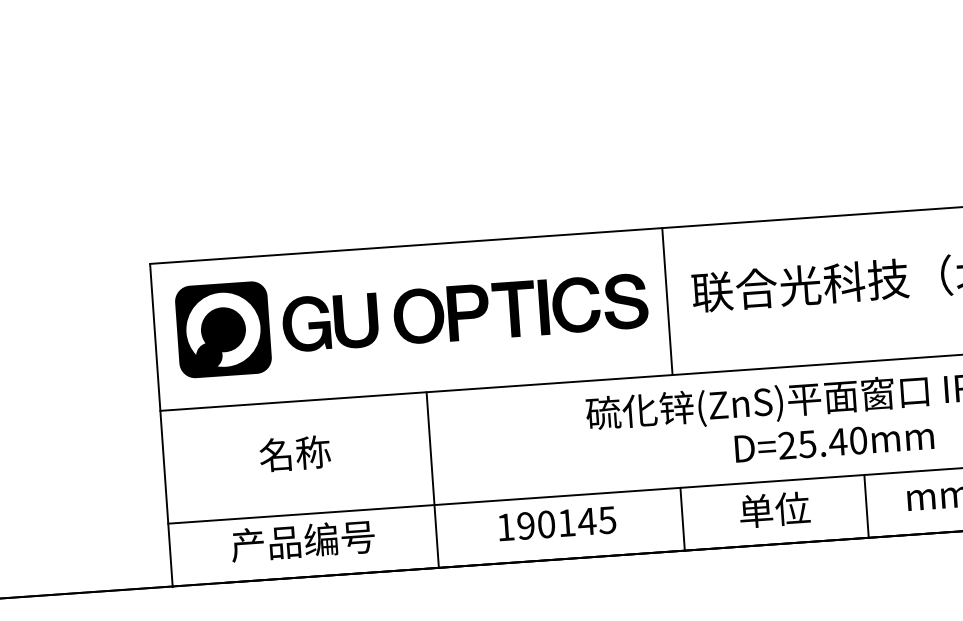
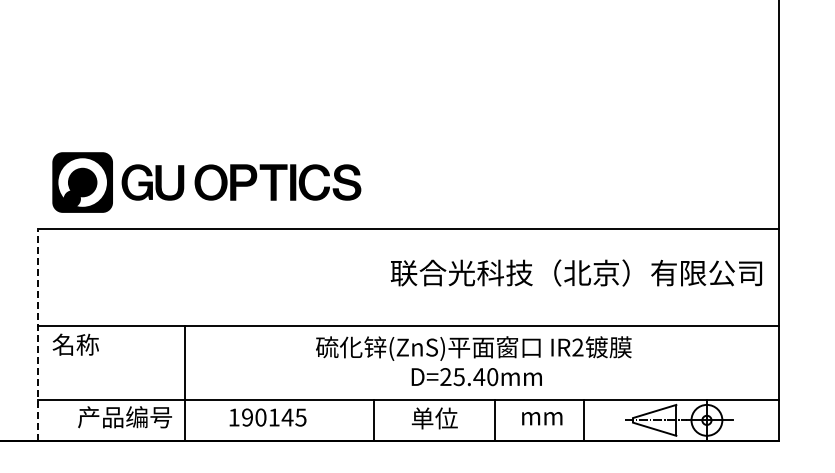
line: (667, 300) -> (374, 276), removed
part: (411, 316) -> (206, 182), moved
line: (161, 425) -> (37, 335), solid -> dashed
text: (294, 453) -> (75, 344), moved
line: (432, 480) -> (184, 383), moved
text: (556, 523) -> (267, 417), moved

